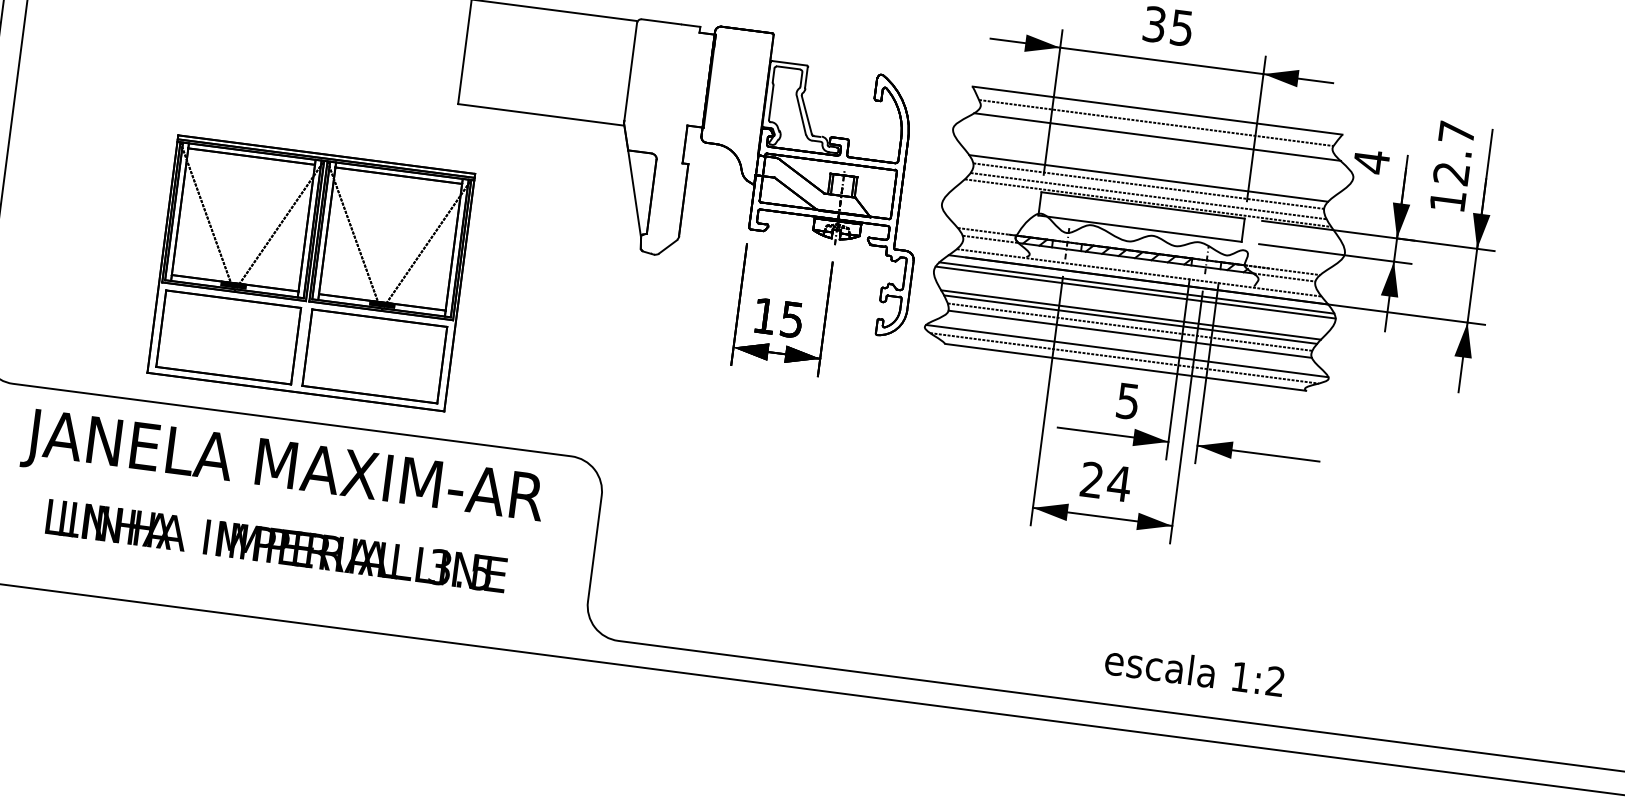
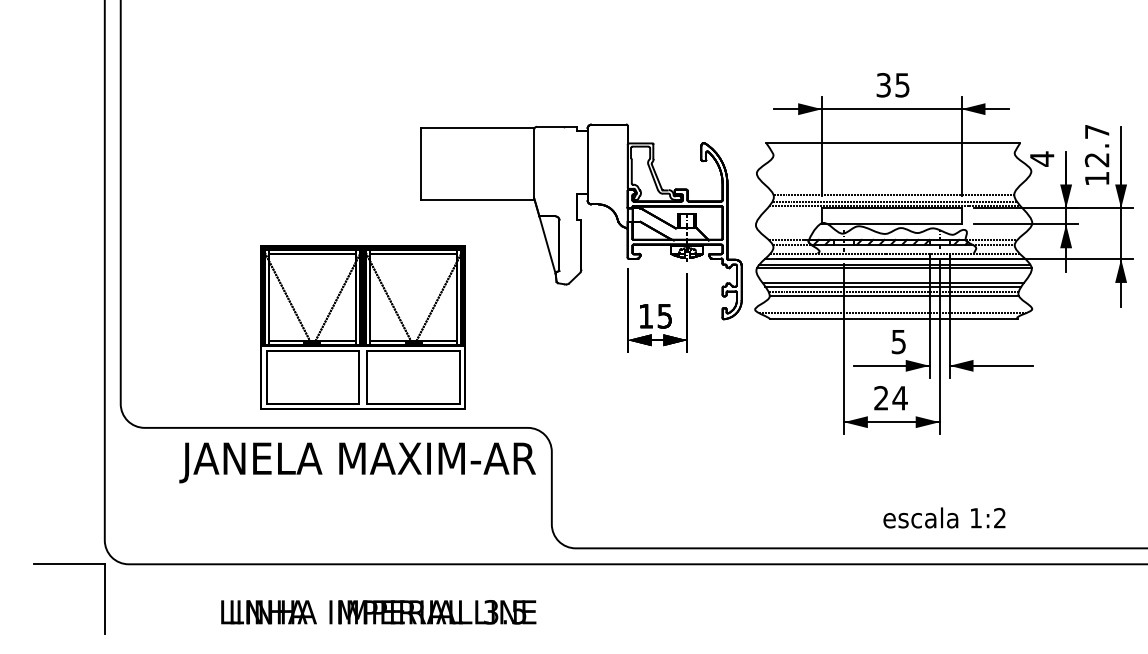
line: (1156, 122) -> (893, 151), removed
line: (1157, 136) -> (895, 160), removed
line: (1149, 178) -> (893, 189), removed
part: (310, 273) -> (362, 327), moved
line: (1126, 351) -> (893, 308), removed
text: (283, 470) -> (357, 462), moved
text: (276, 546) -> (378, 612), moved
text: (1194, 670) -> (944, 517), moved

